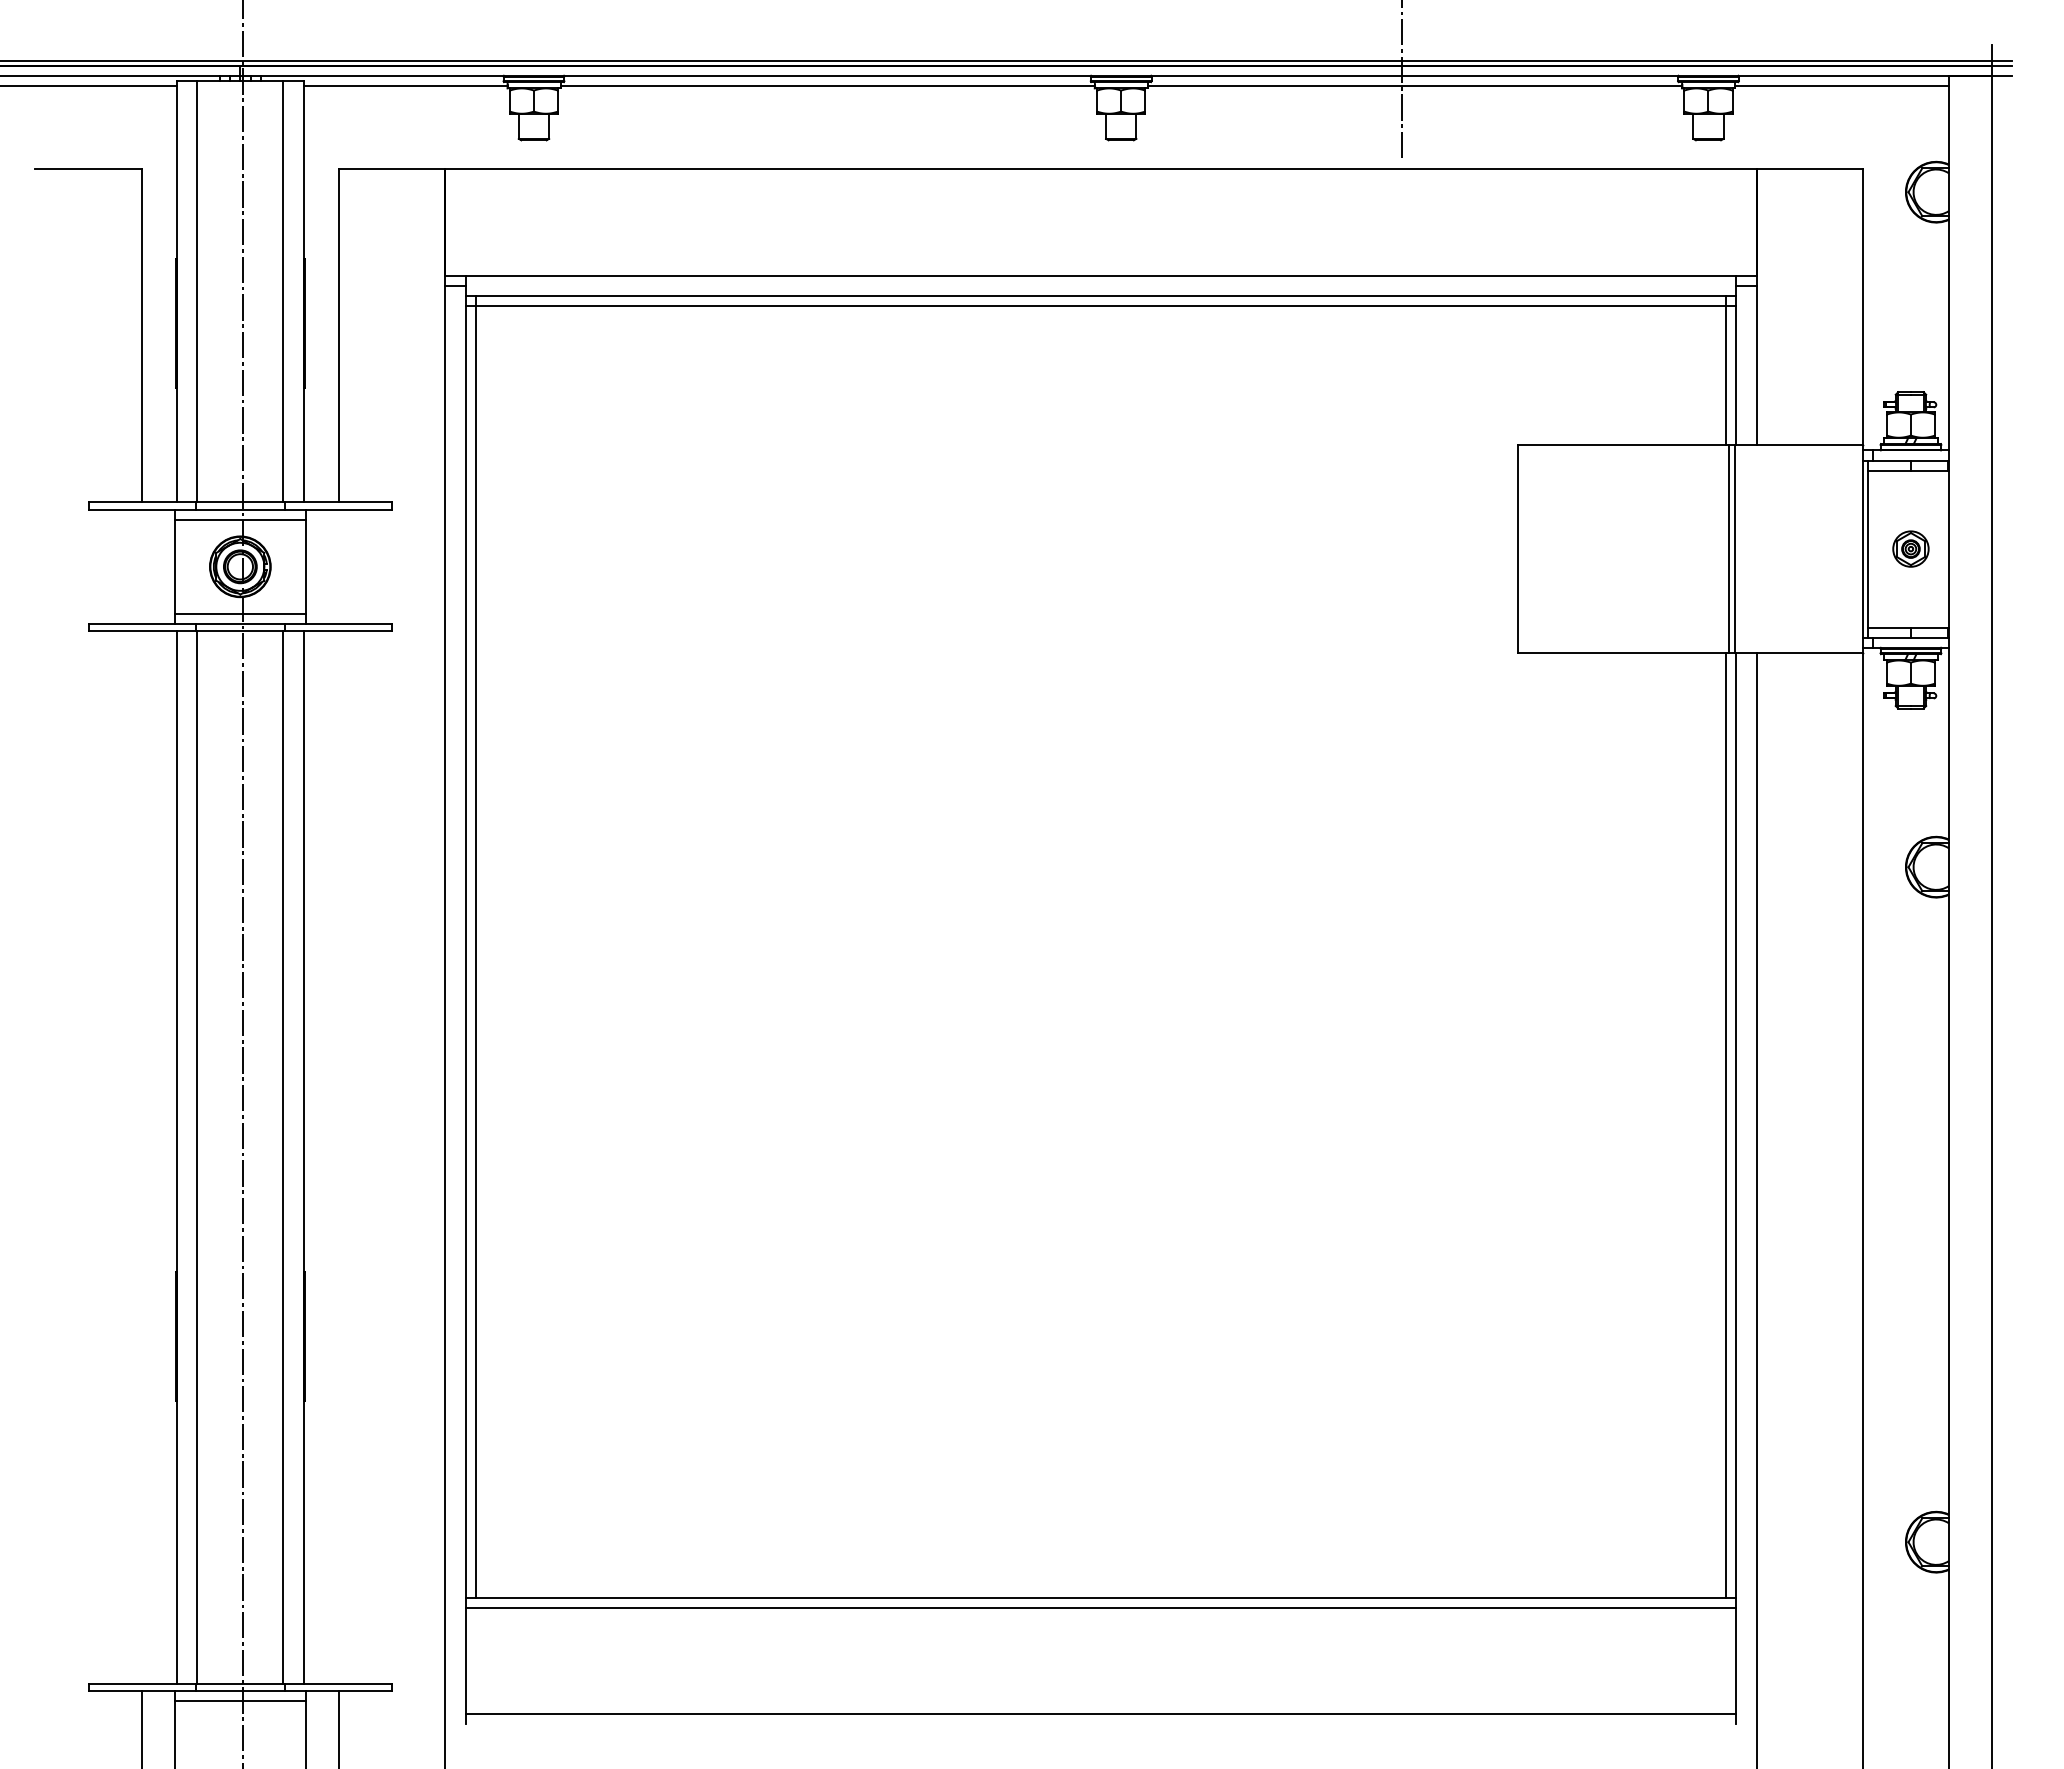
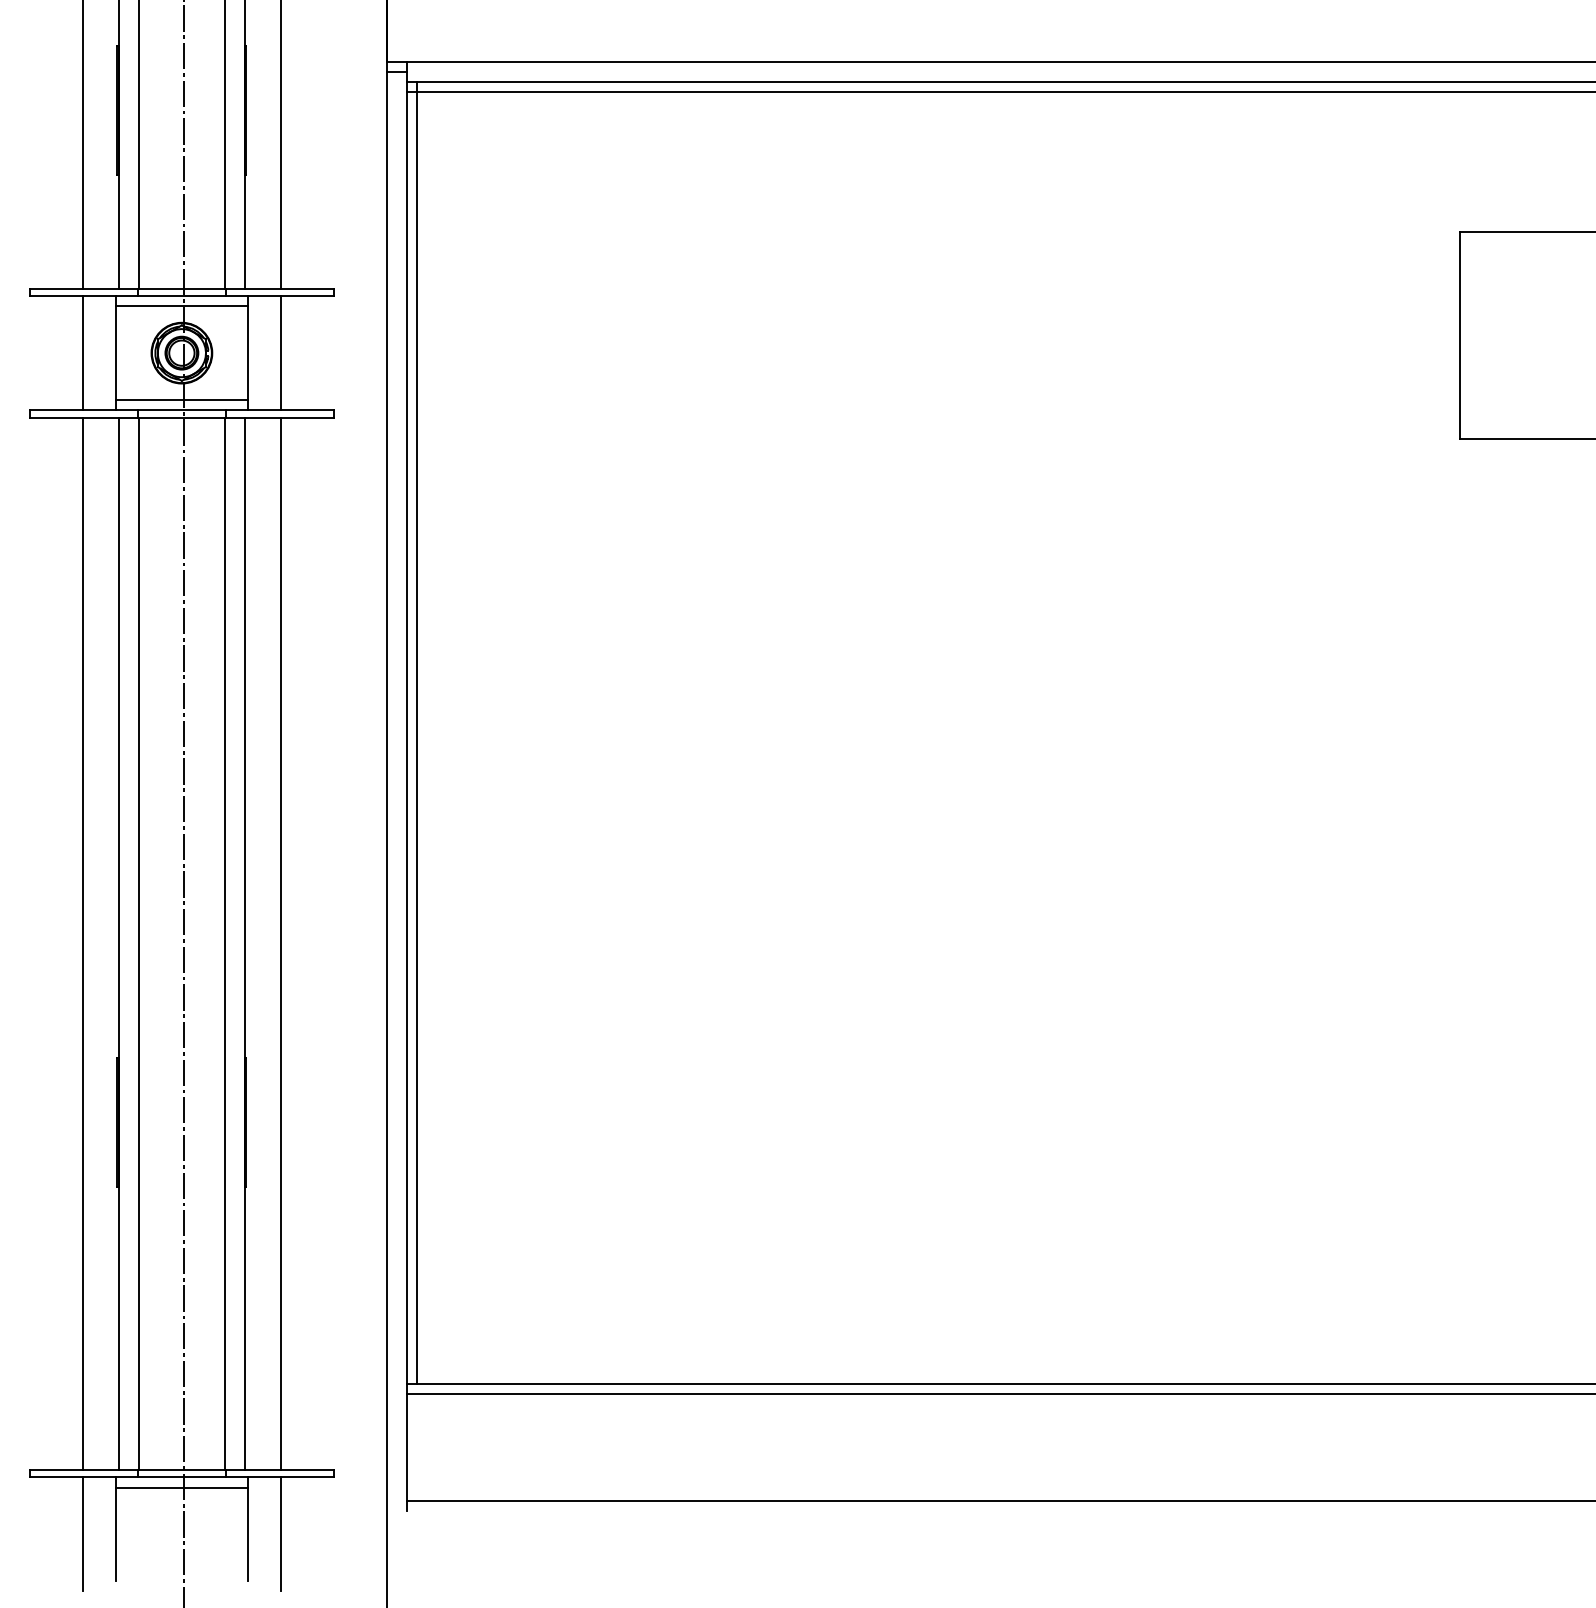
line: (141, 566) -> (83, 352), added
line: (339, 566) -> (281, 352), added
line: (141, 1157) -> (83, 943), added
line: (339, 1157) -> (281, 943), added

